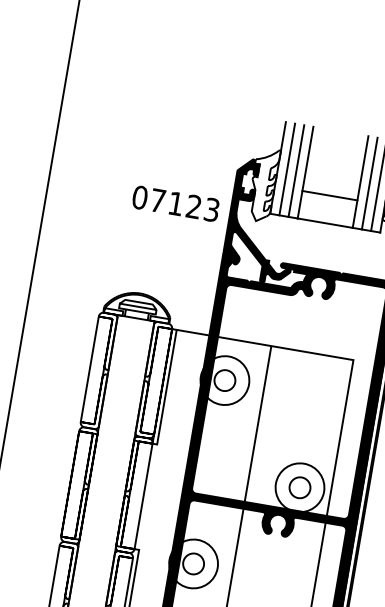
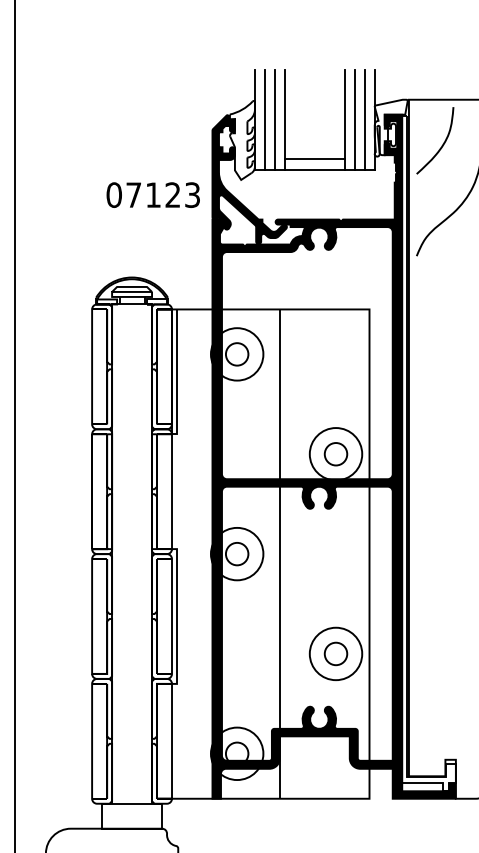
line: (329, 195) -> (314, 158), moved
text: (175, 203) -> (152, 194), moved

